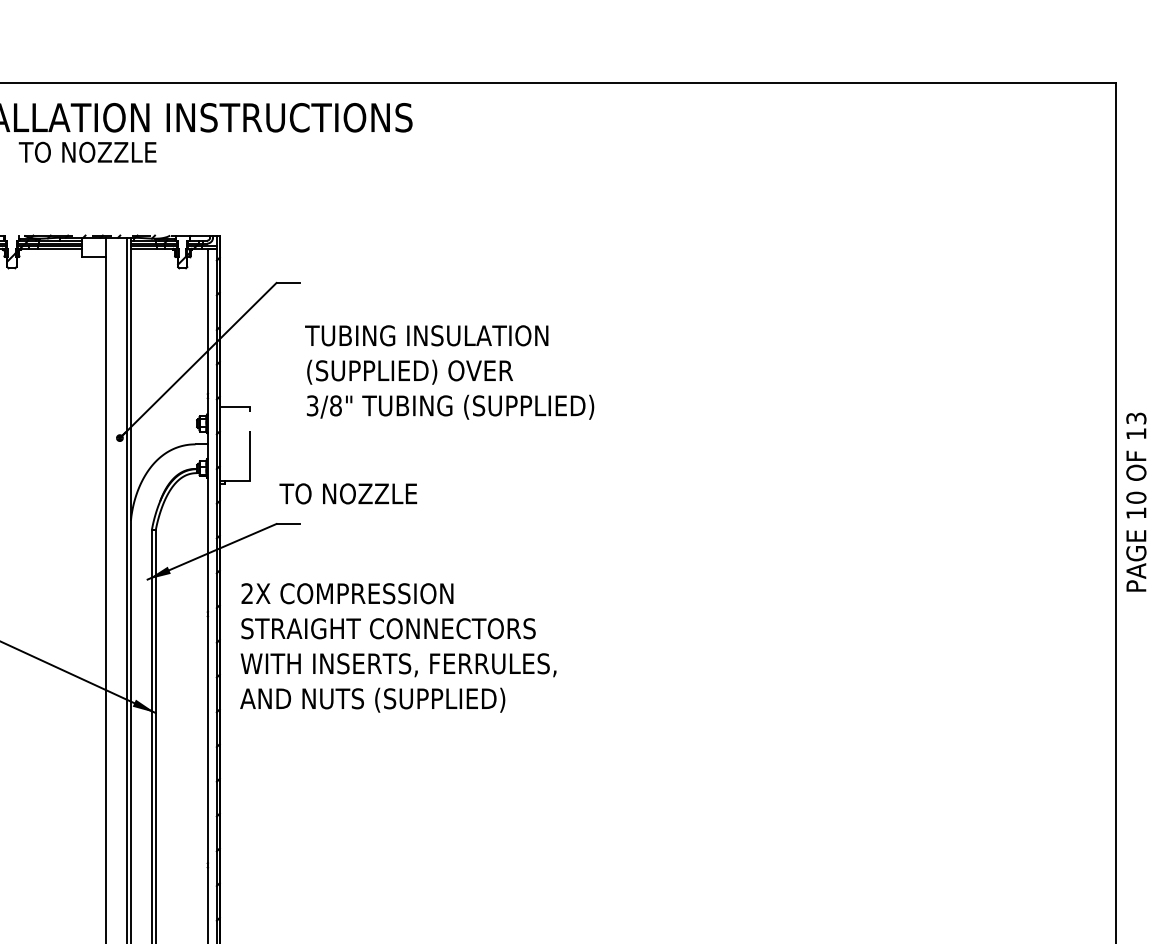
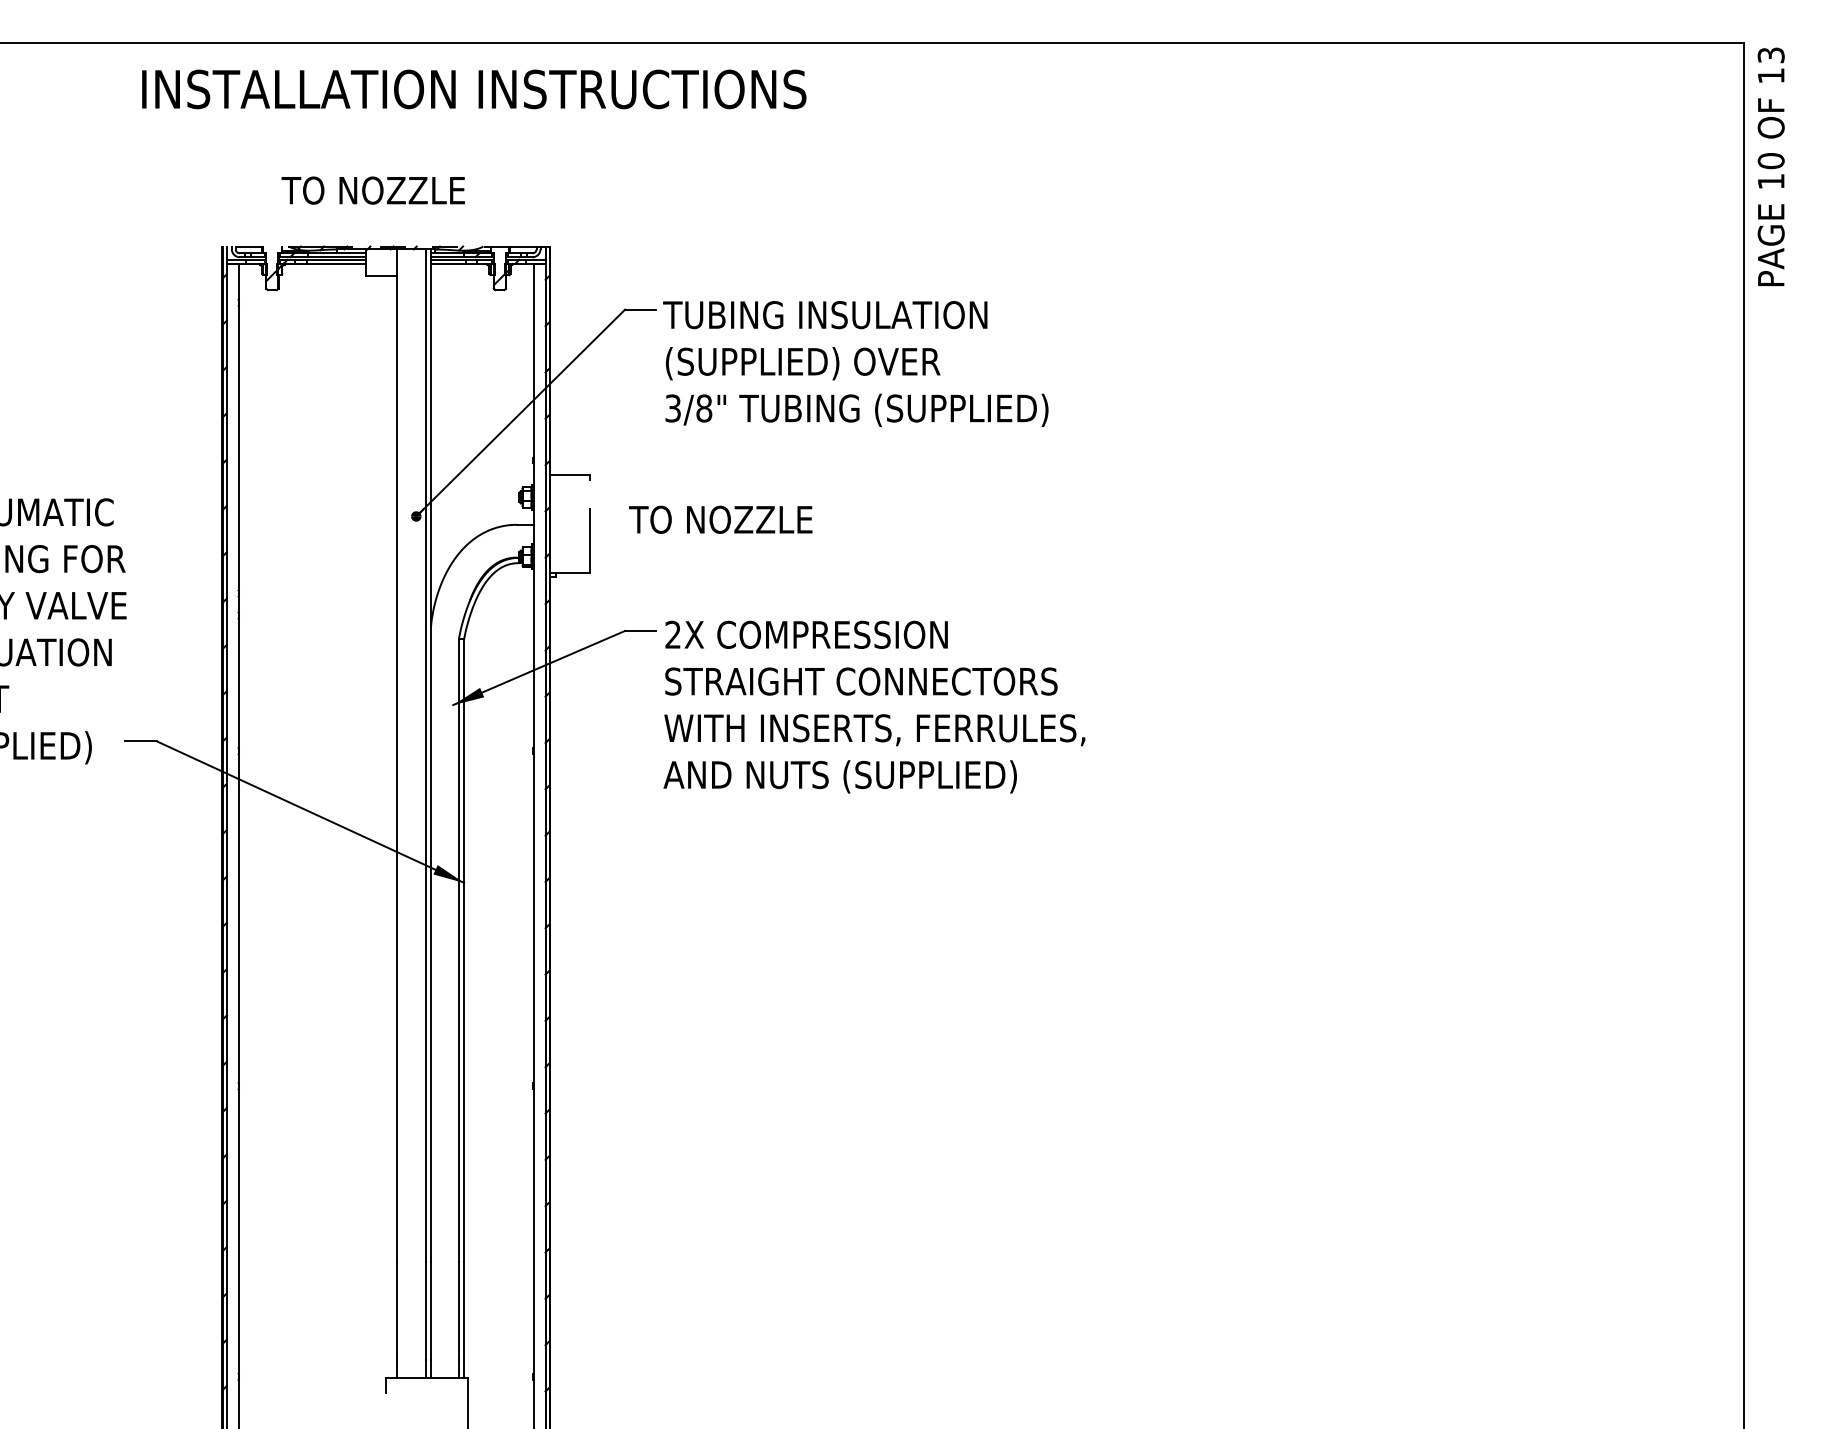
text: (87, 152) -> (372, 190), moved
text: (449, 372) -> (855, 363), moved
text: (348, 493) -> (720, 519), moved
text: (1135, 501) -> (1770, 166), moved
text: (398, 647) -> (874, 706), moved

